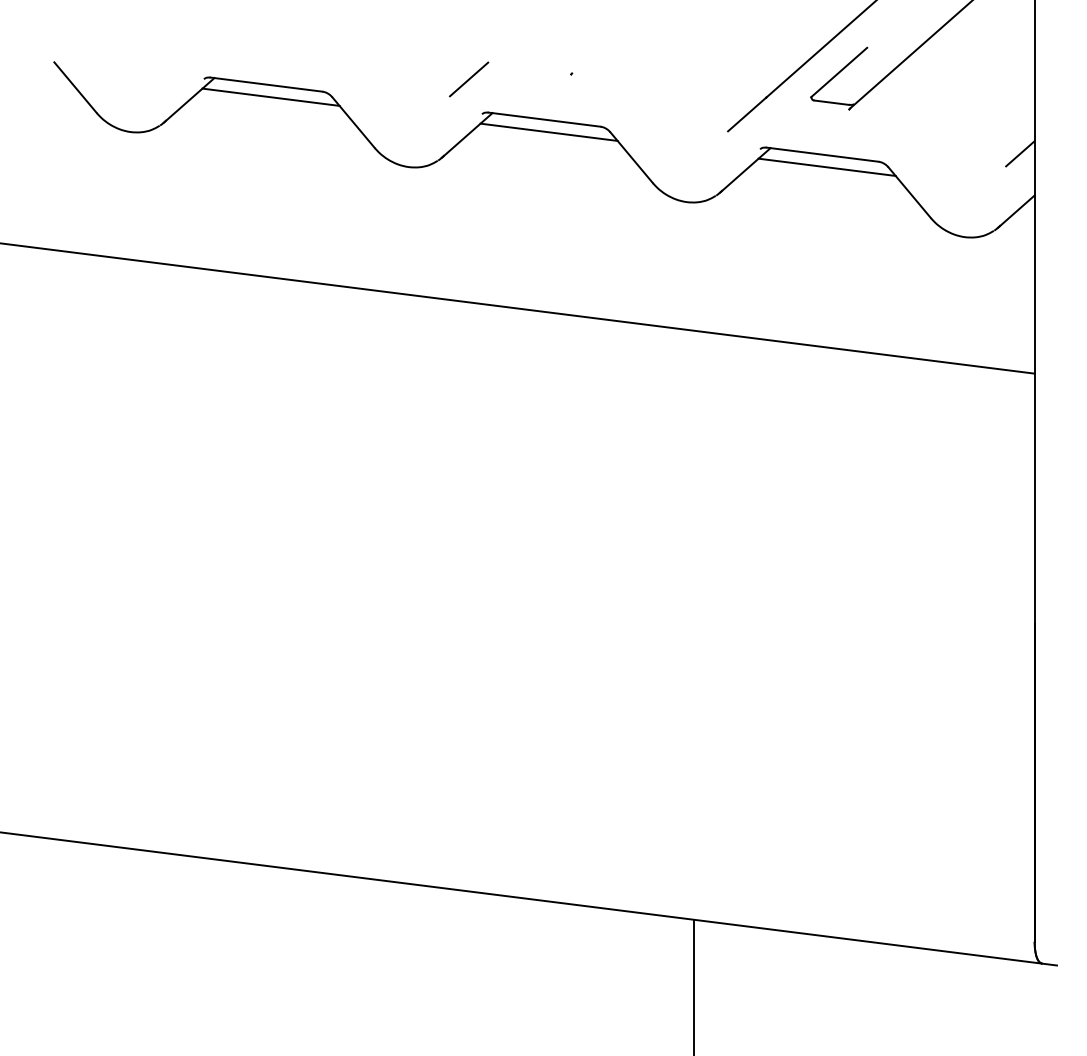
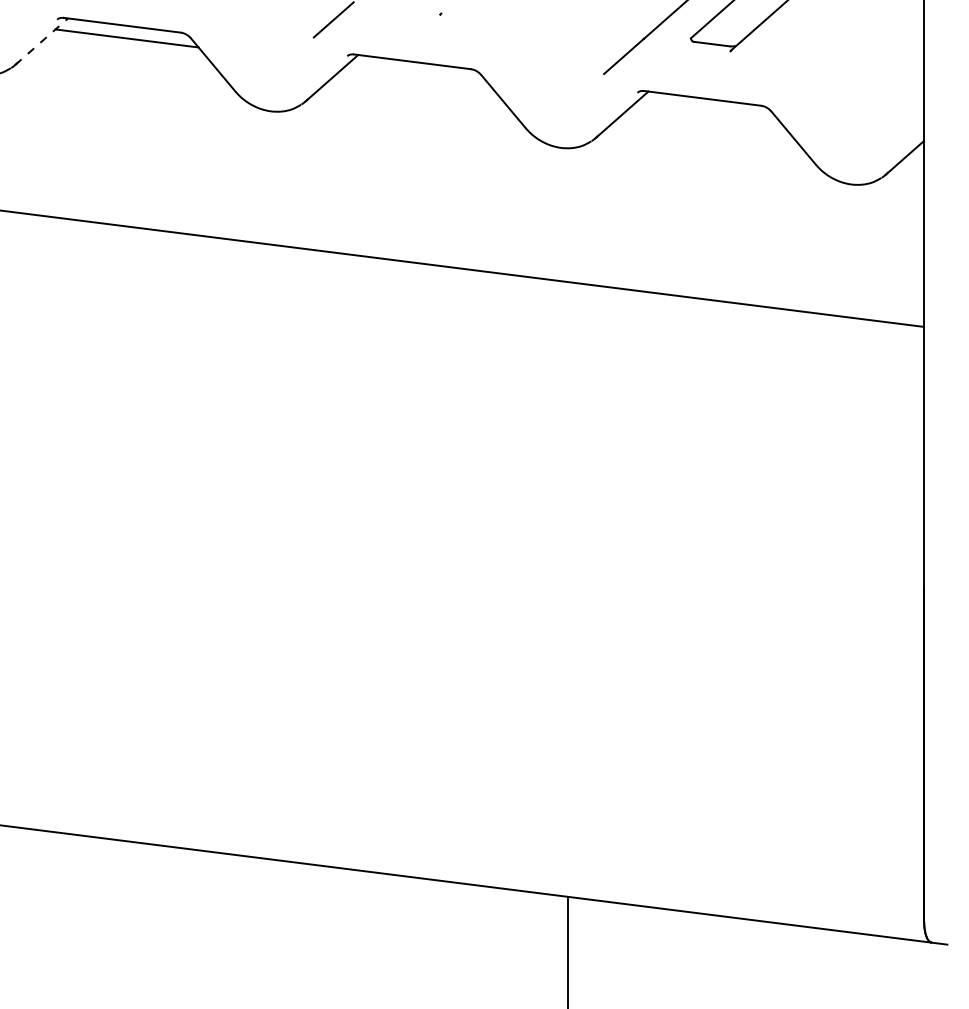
line: (189, 100) -> (41, 41), solid -> dashed
line: (548, 131) -> (416, 74), removed
line: (1020, 153) -> (909, 97), removed
line: (826, 166) -> (706, 110), removed

